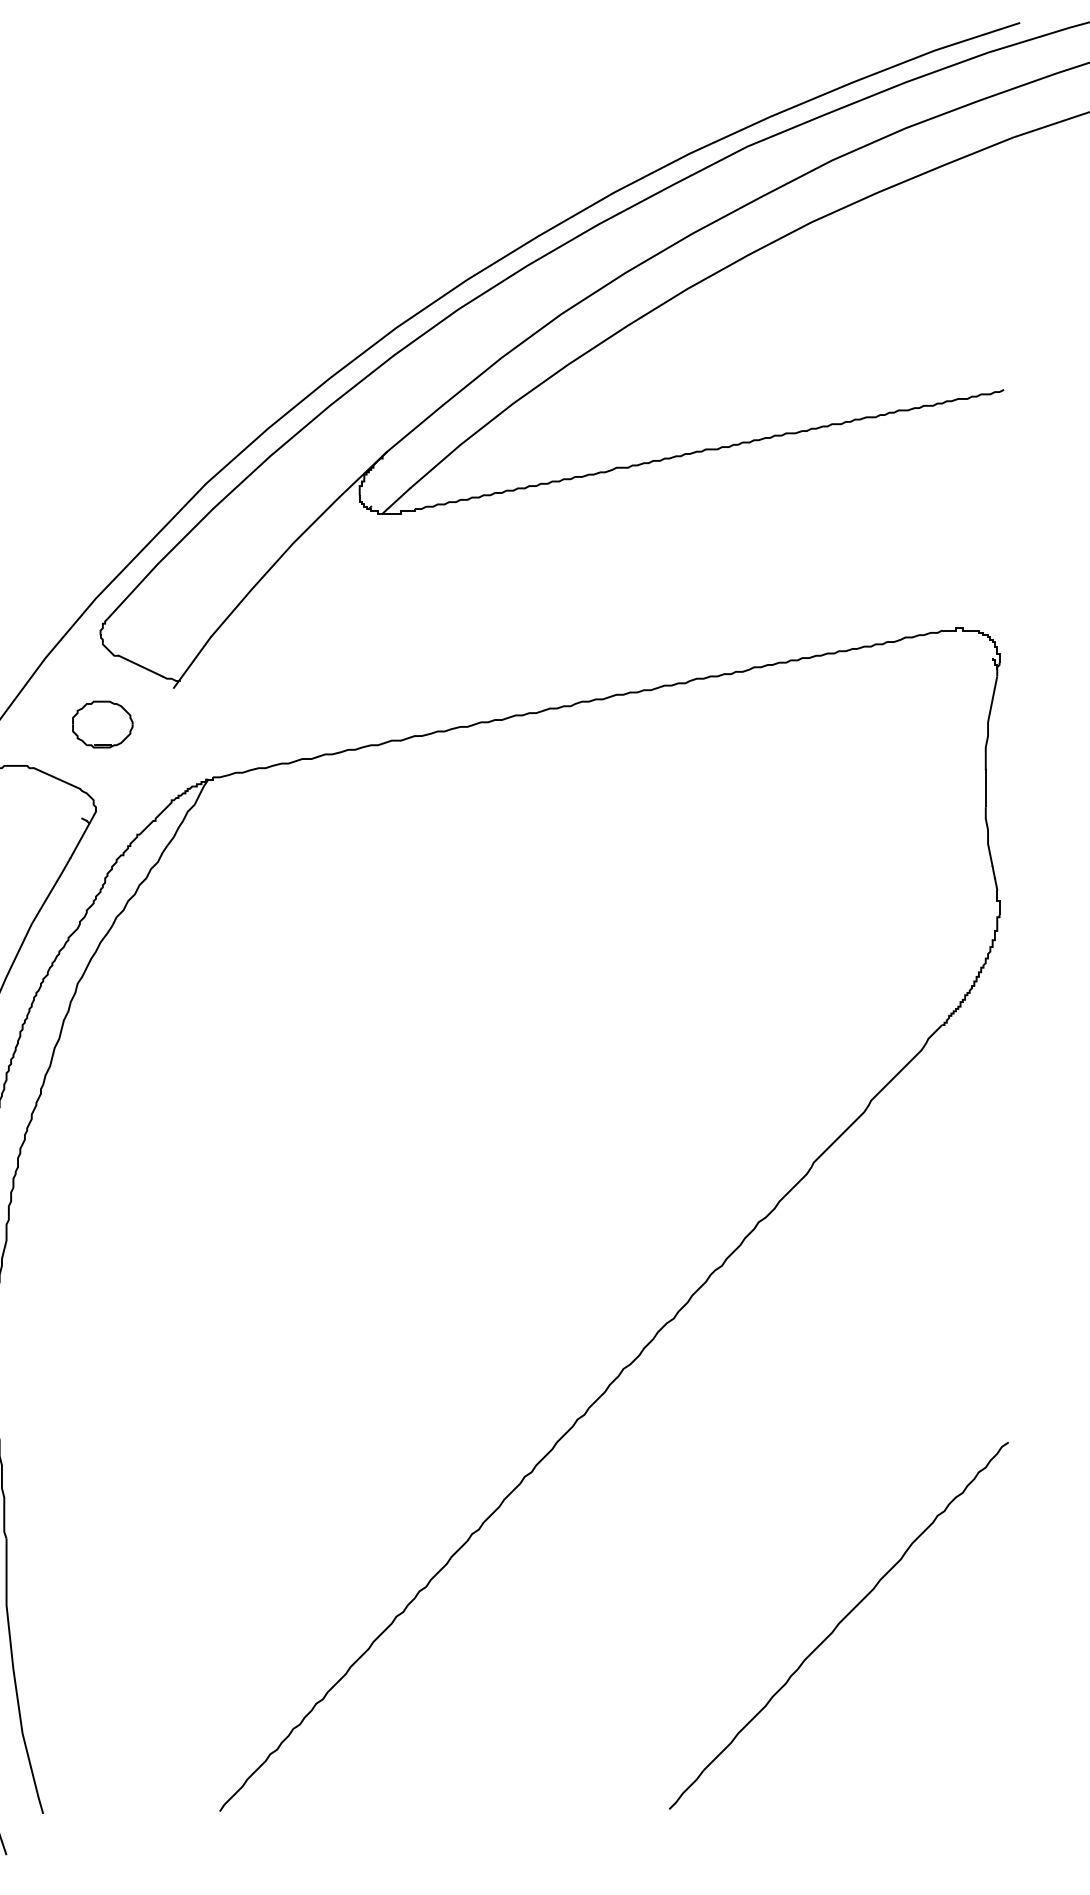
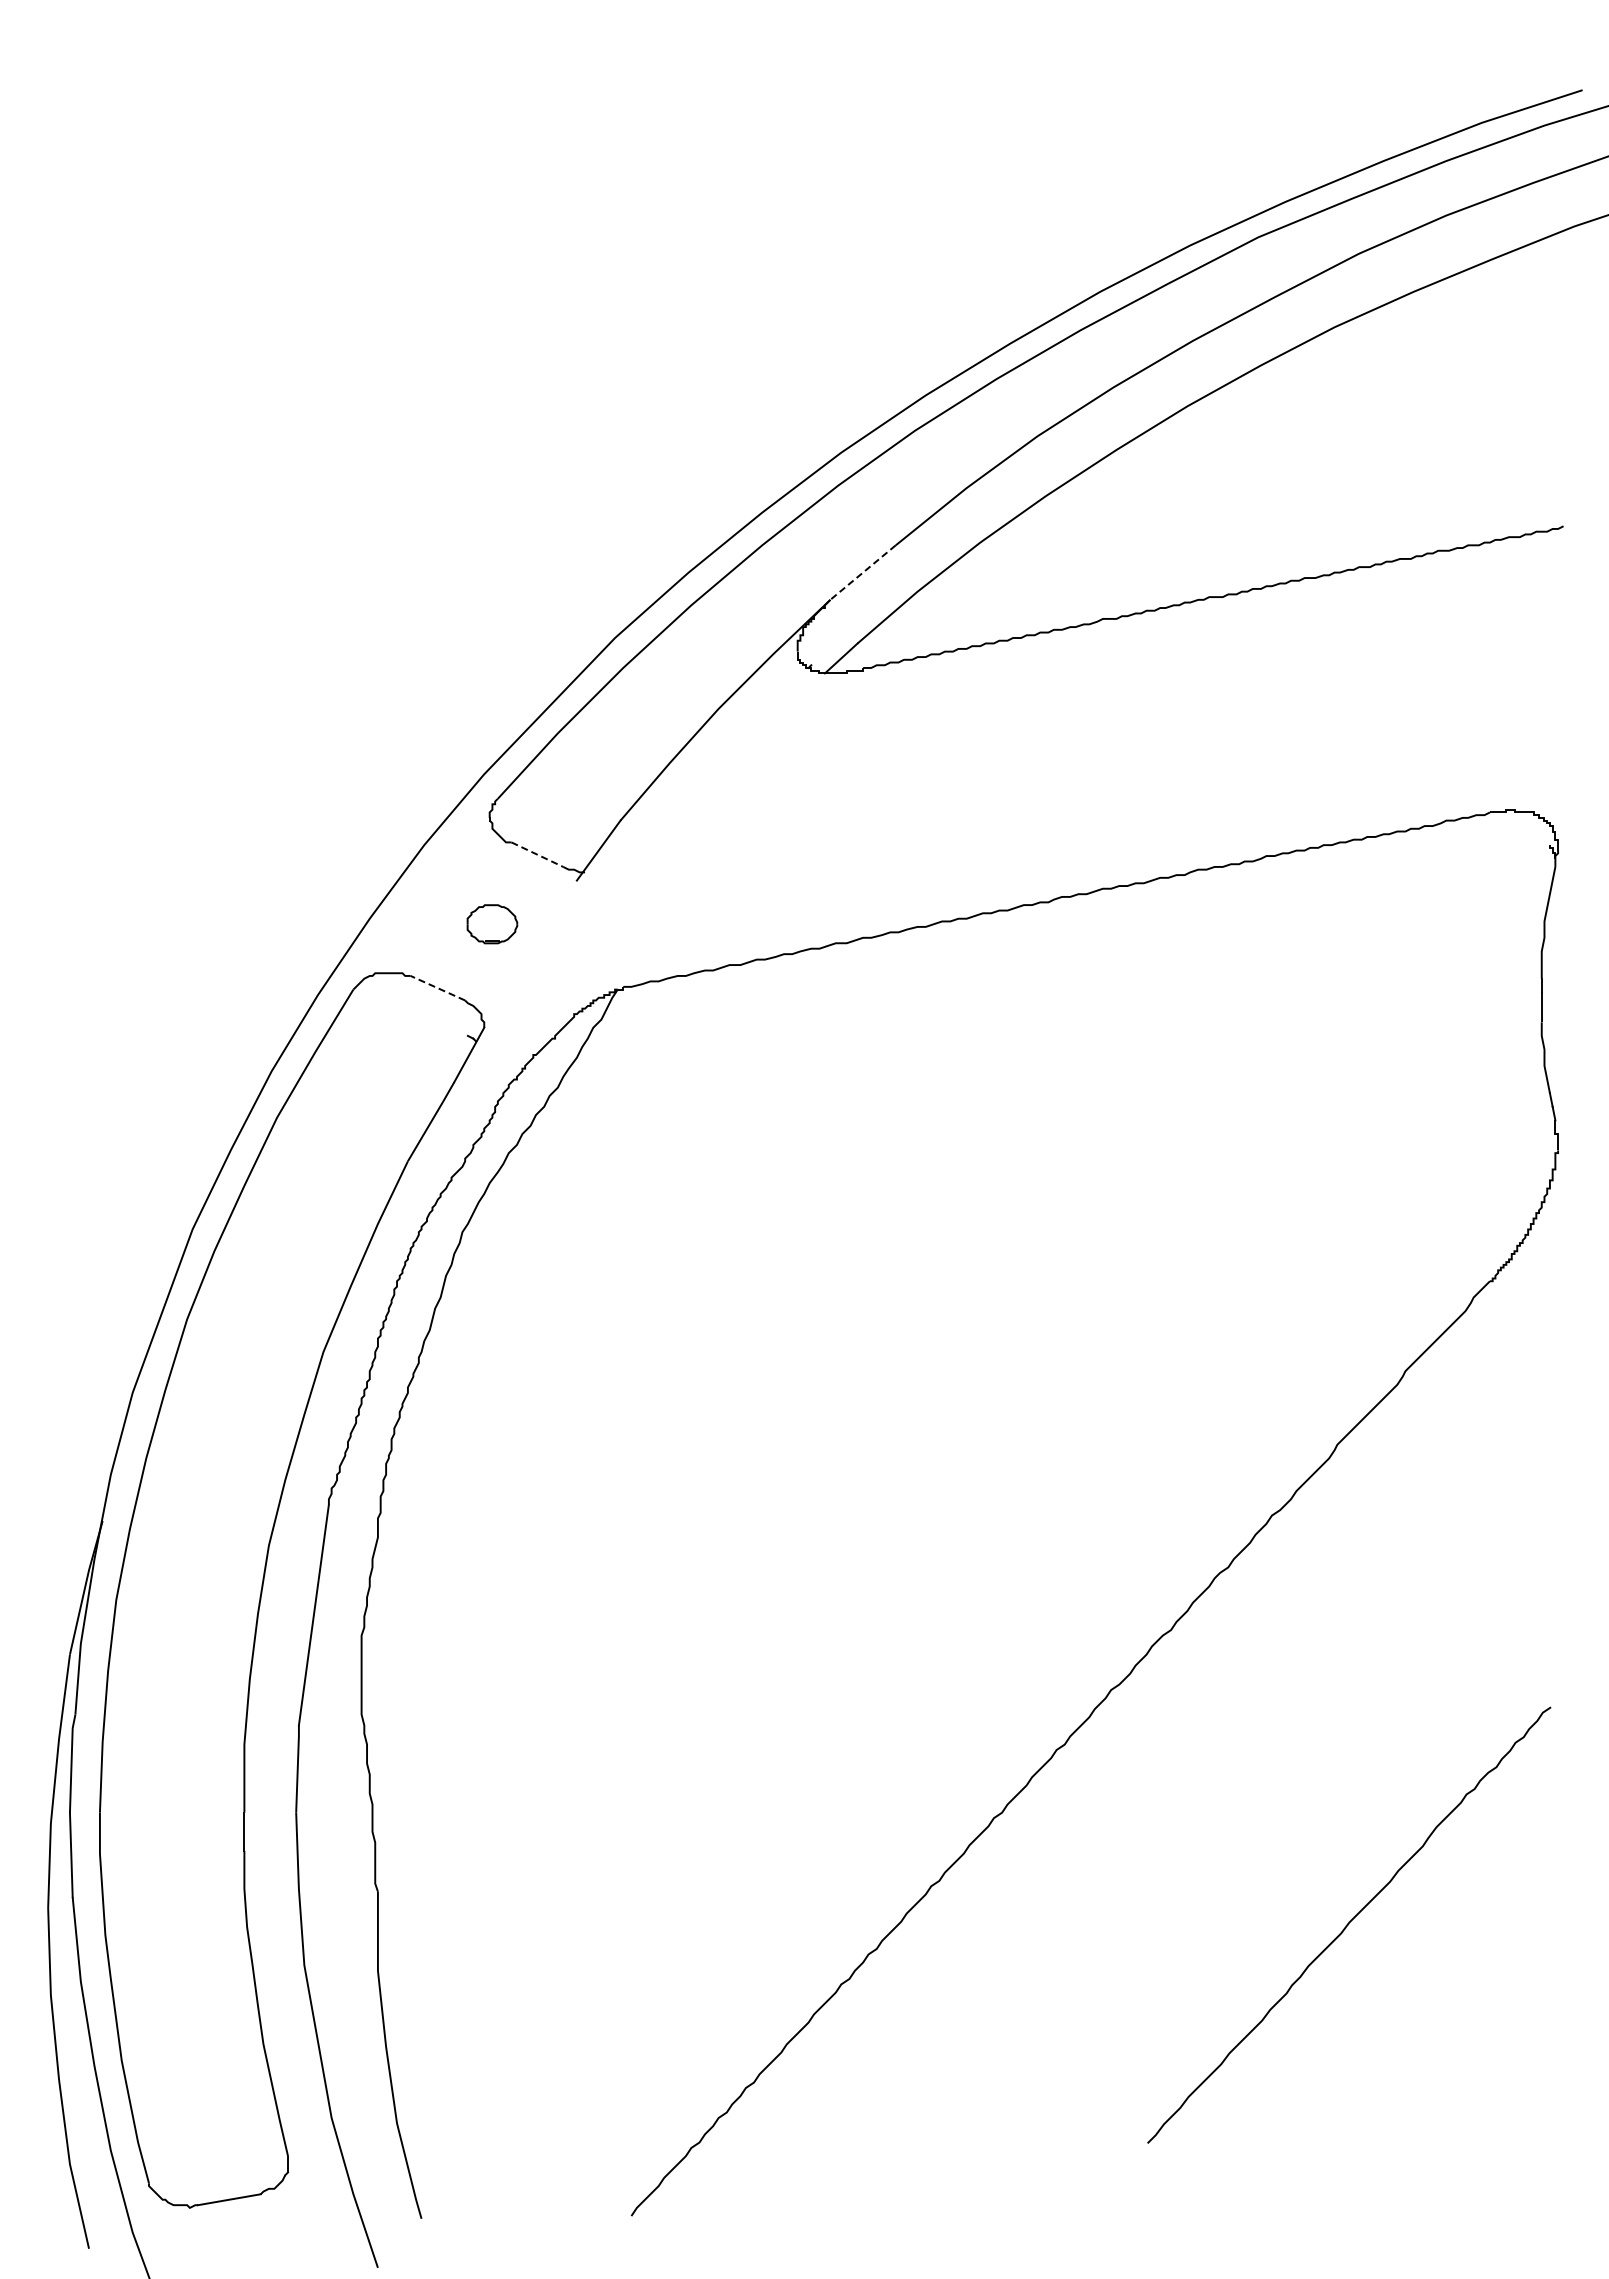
line: (415, 428) -> (863, 572), solid -> dashed
line: (140, 665) -> (537, 854), solid -> dashed
part: (102, 724) -> (492, 924), size x0.7
line: (56, 778) -> (437, 988), solid -> dashed
curve: (839, 1625) -> (1349, 1924), moved

